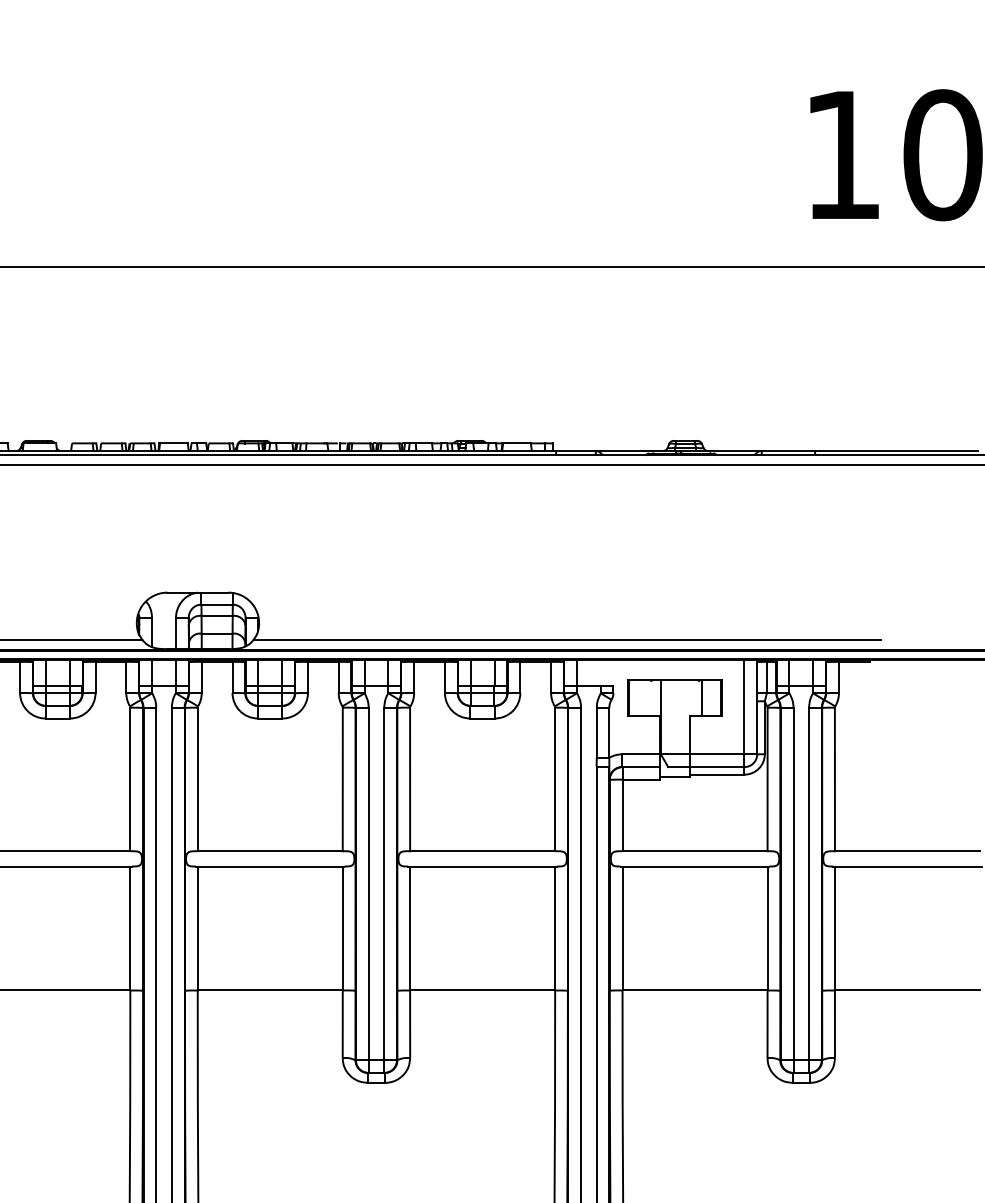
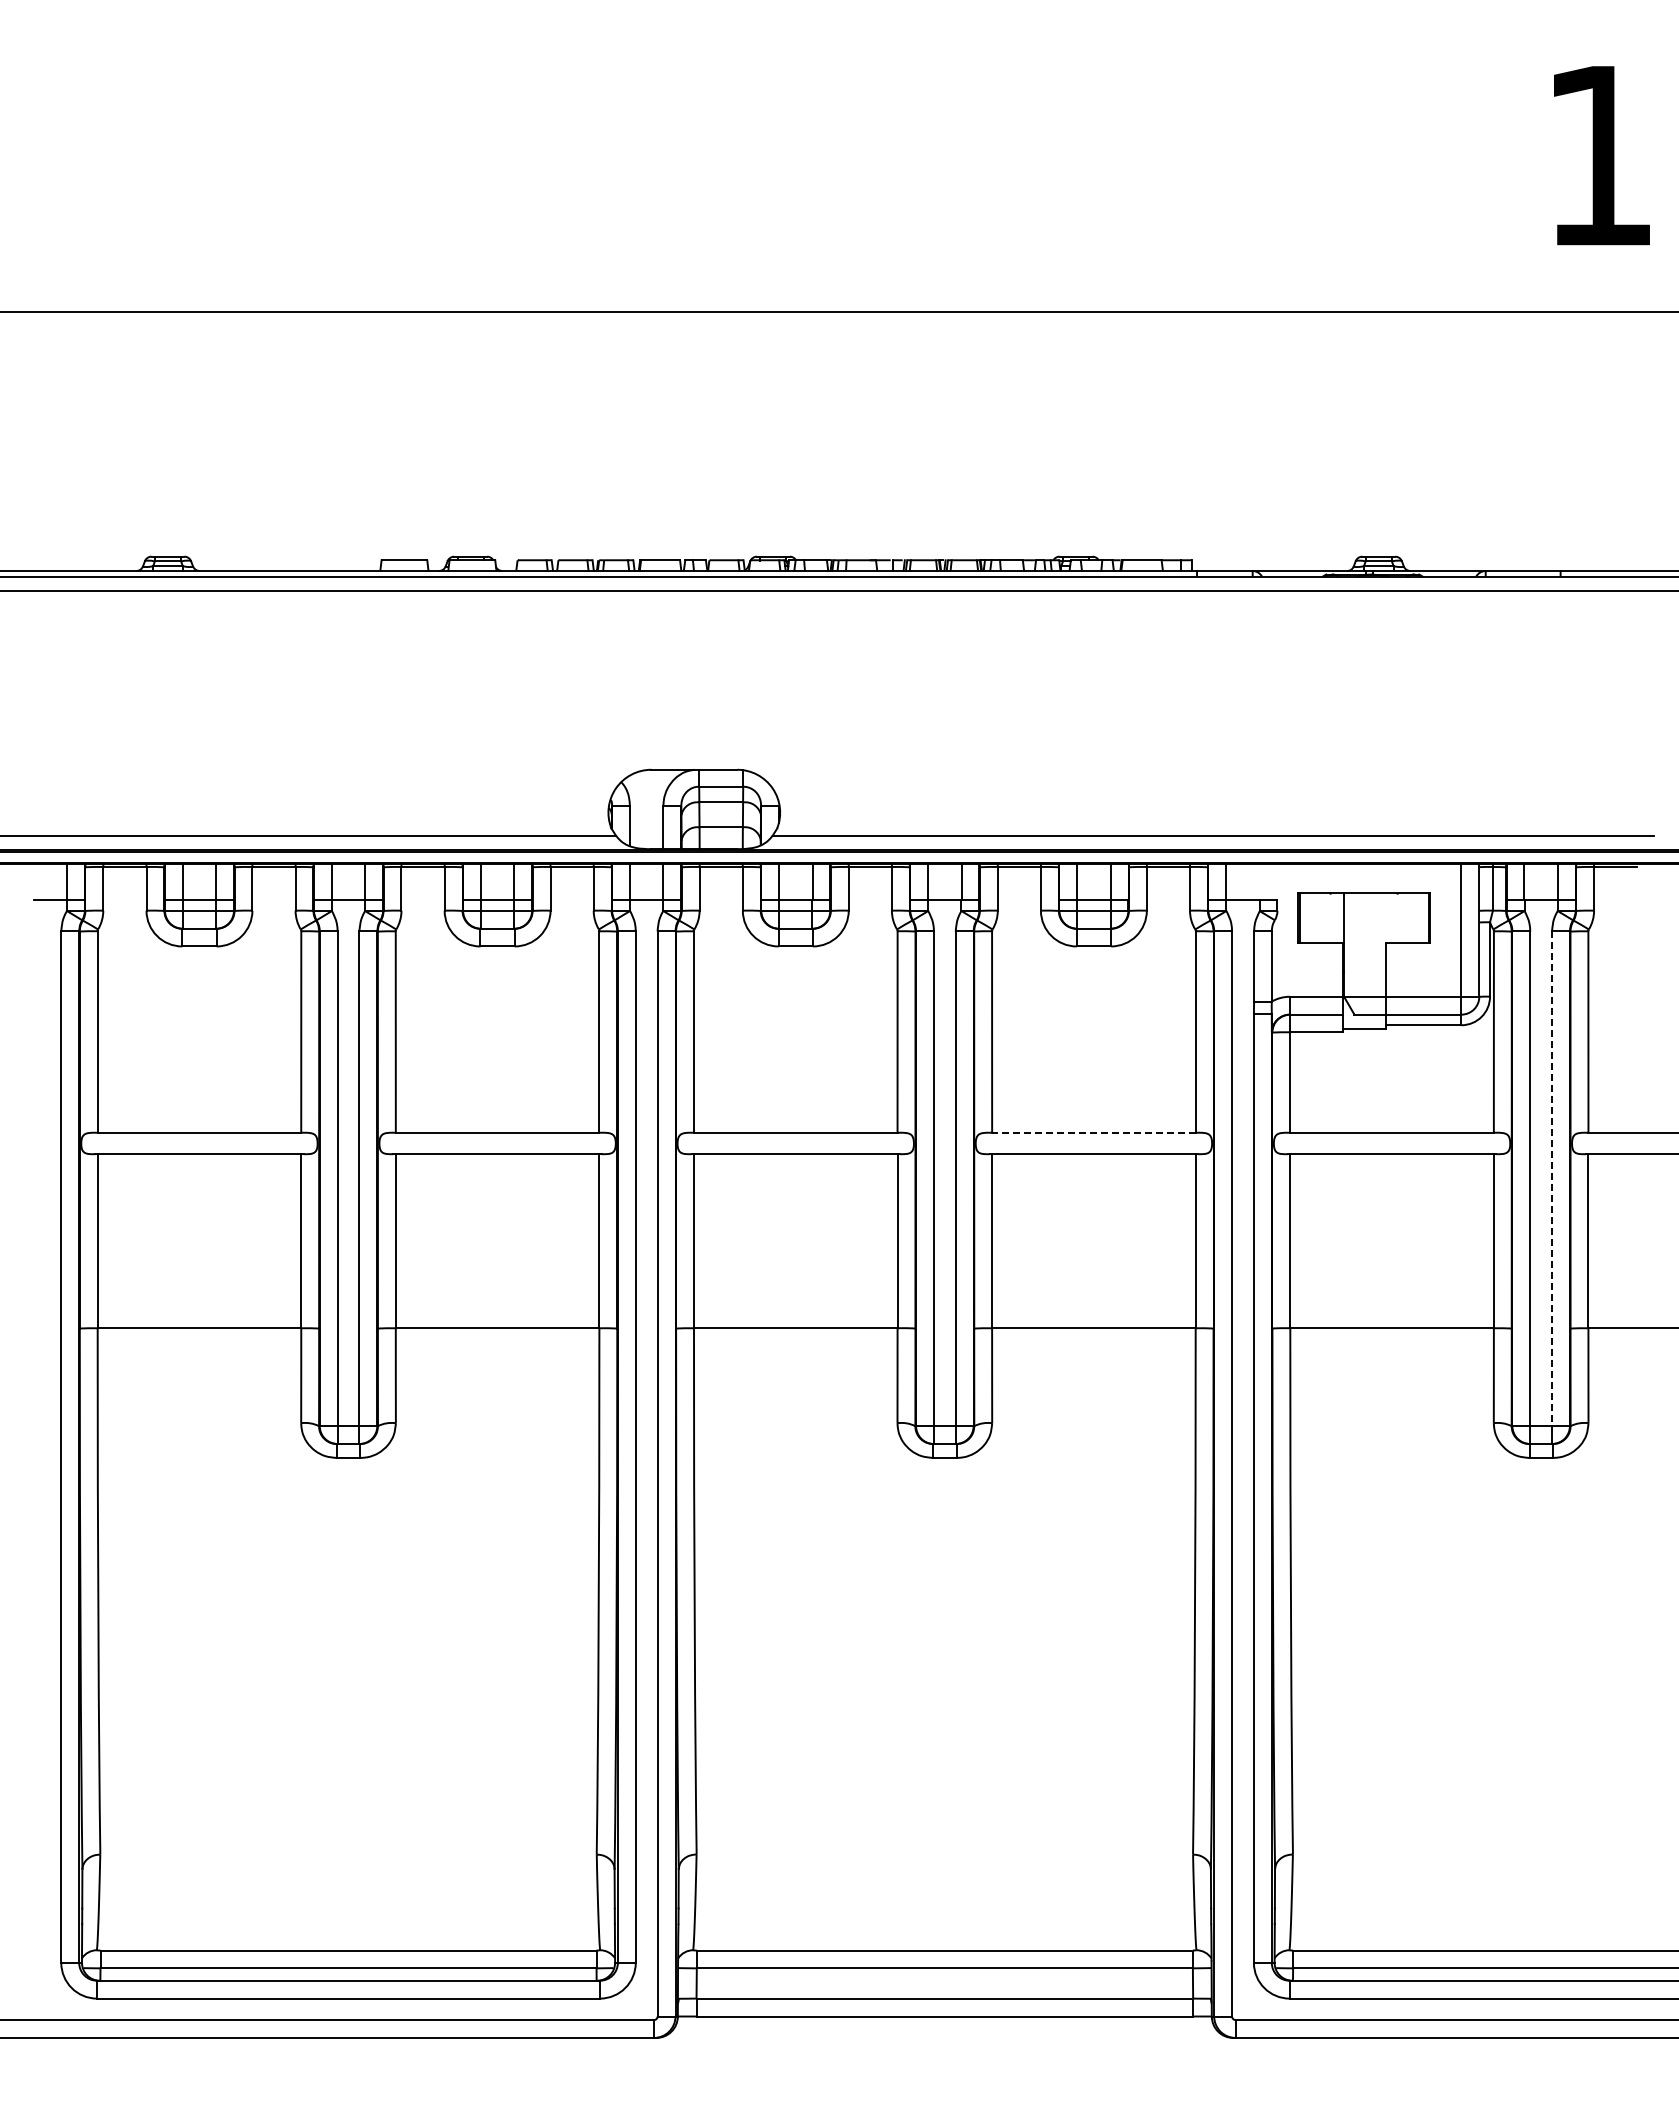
line: (701, 698) -> (1401, 918), removed
line: (482, 851) -> (1093, 1132), solid -> dashed
line: (809, 884) -> (1552, 1179), solid -> dashed

